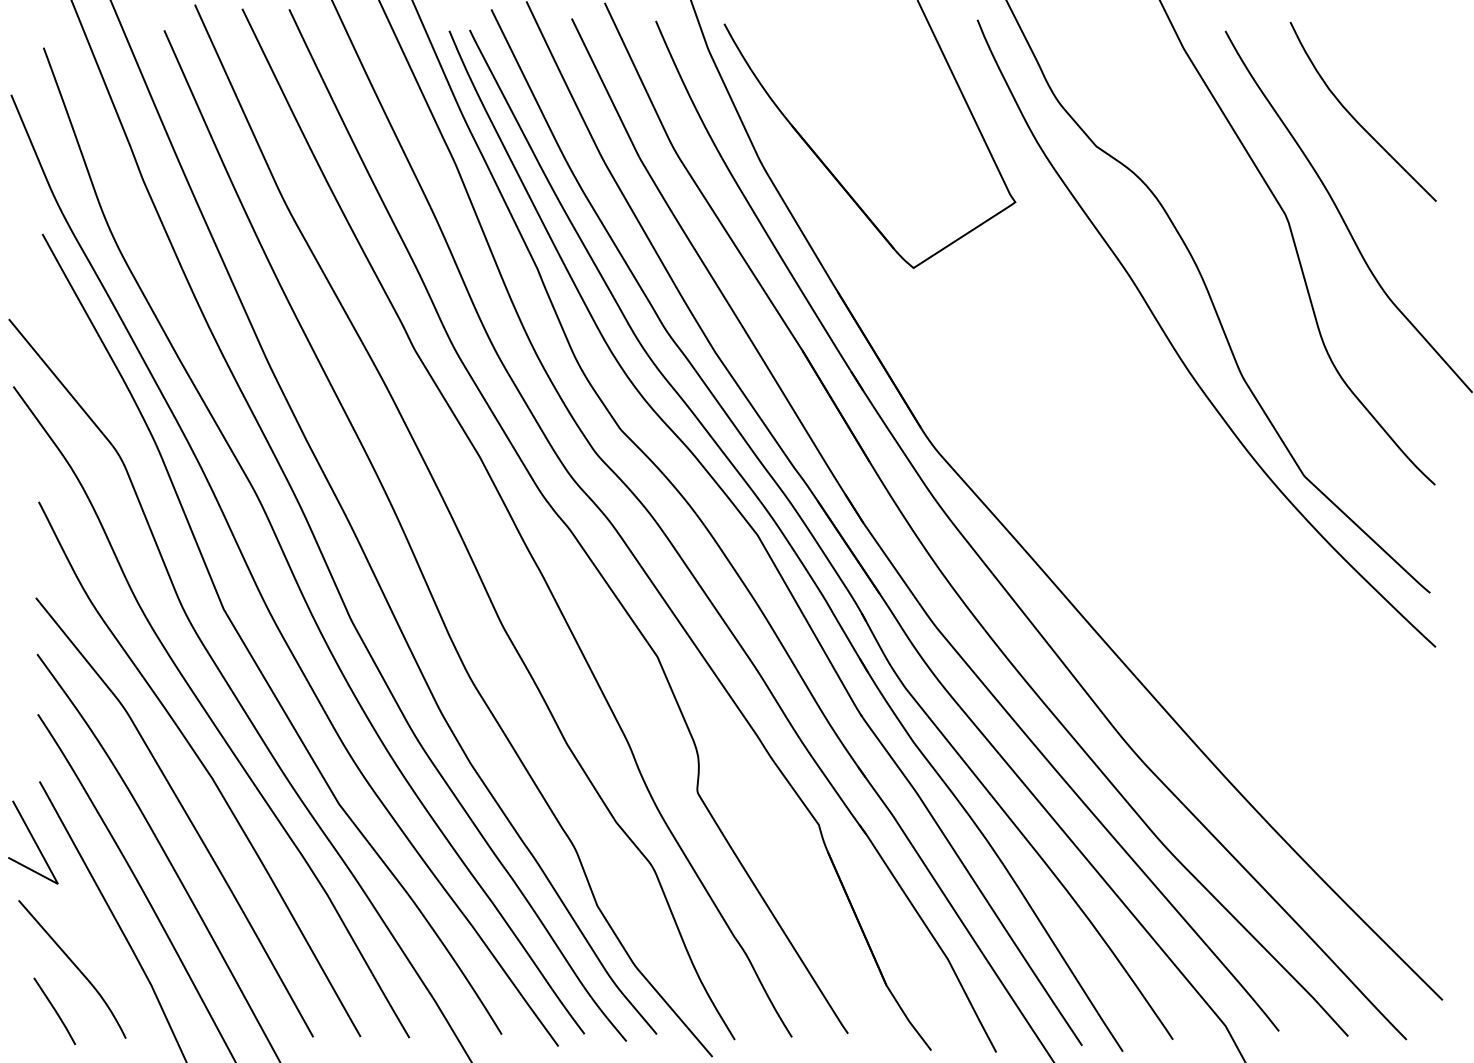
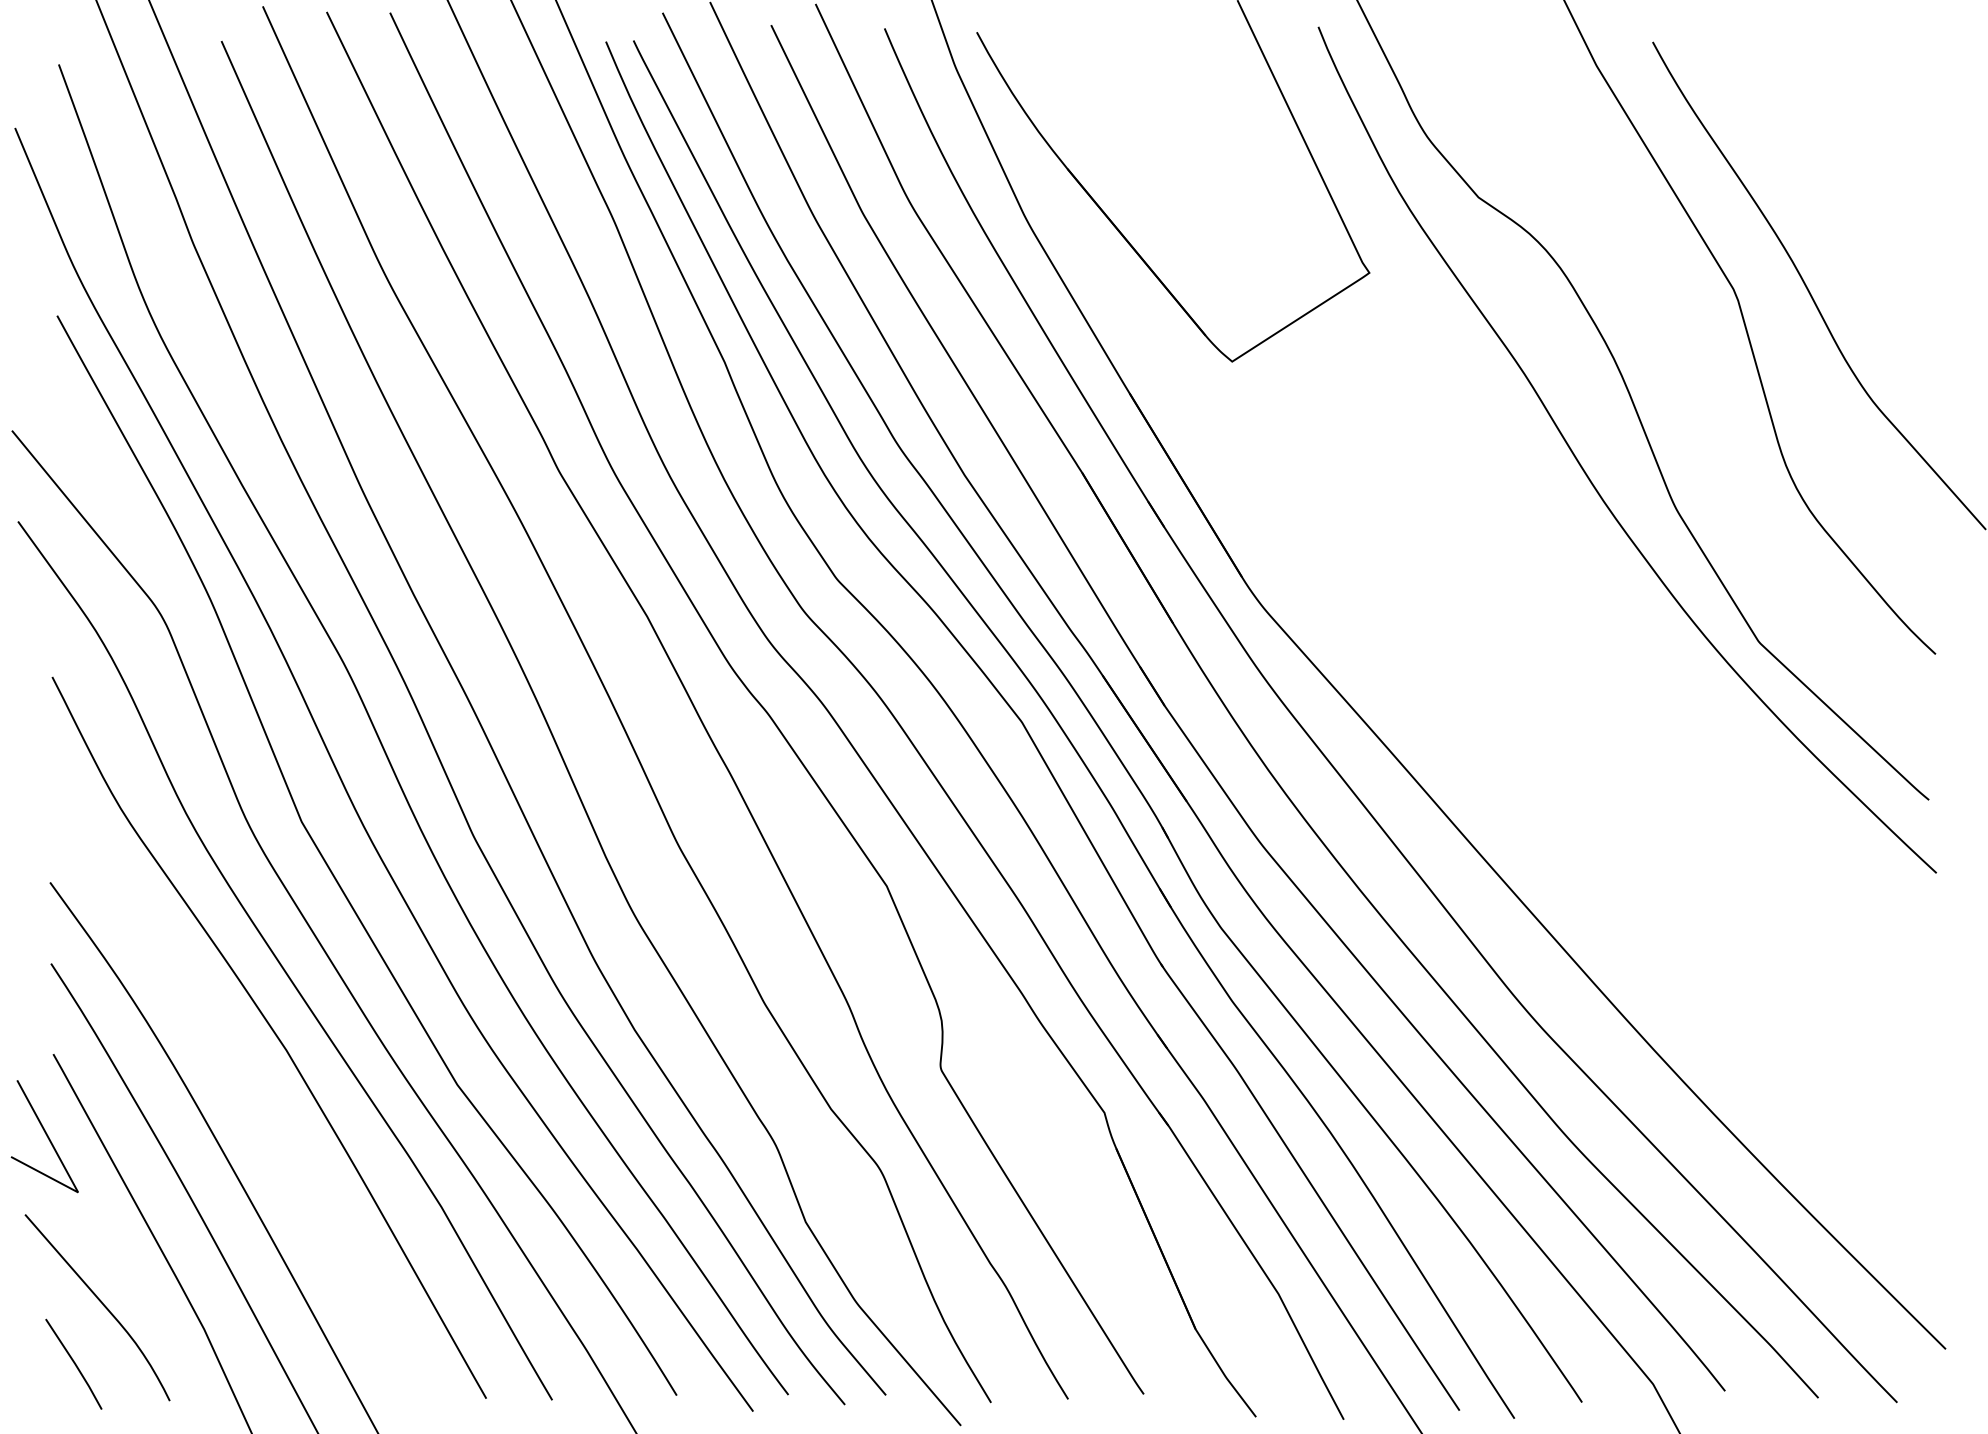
curve: (1355, 118) -> (1828, 159), removed
curve: (184, 812) -> (248, 1096), removed

